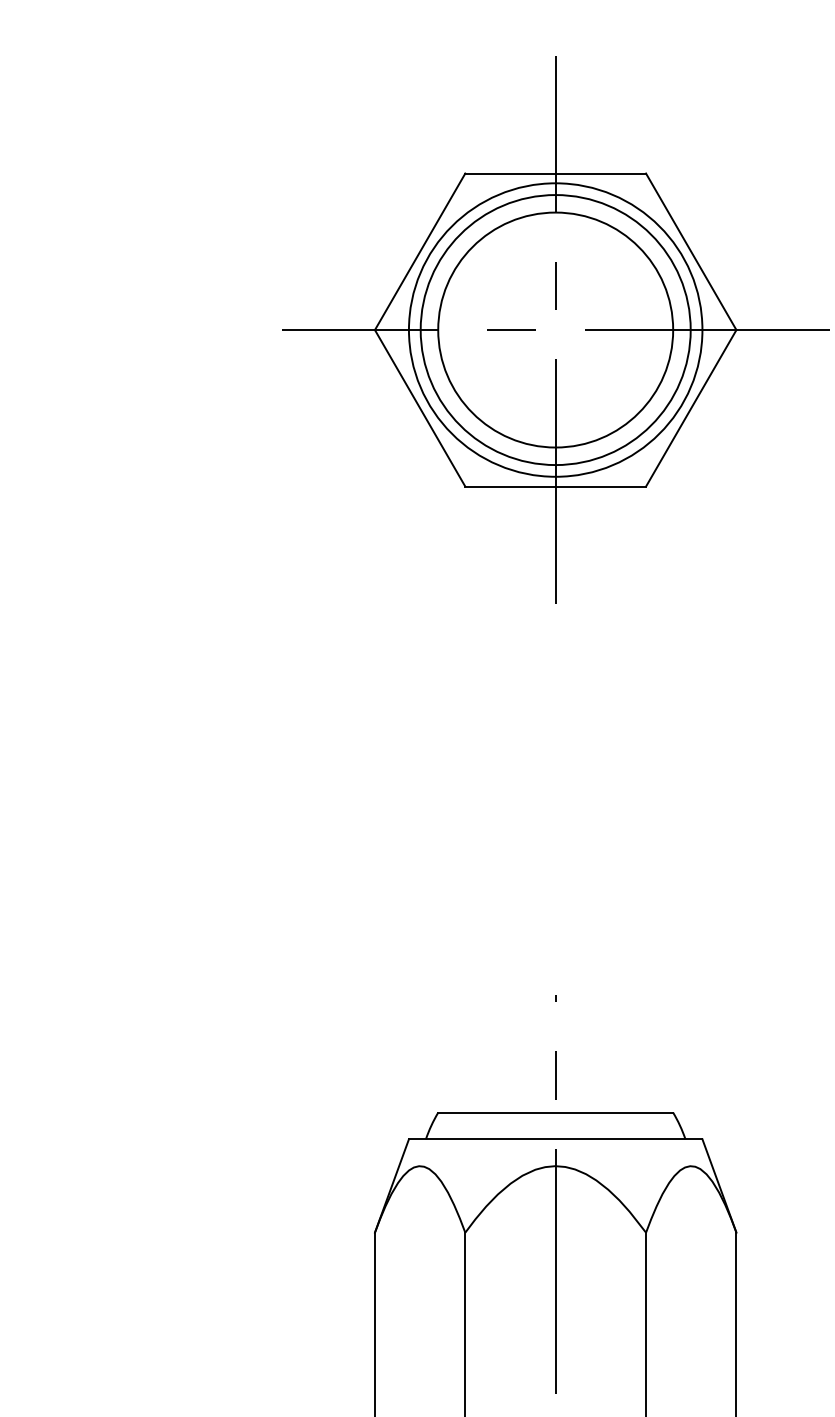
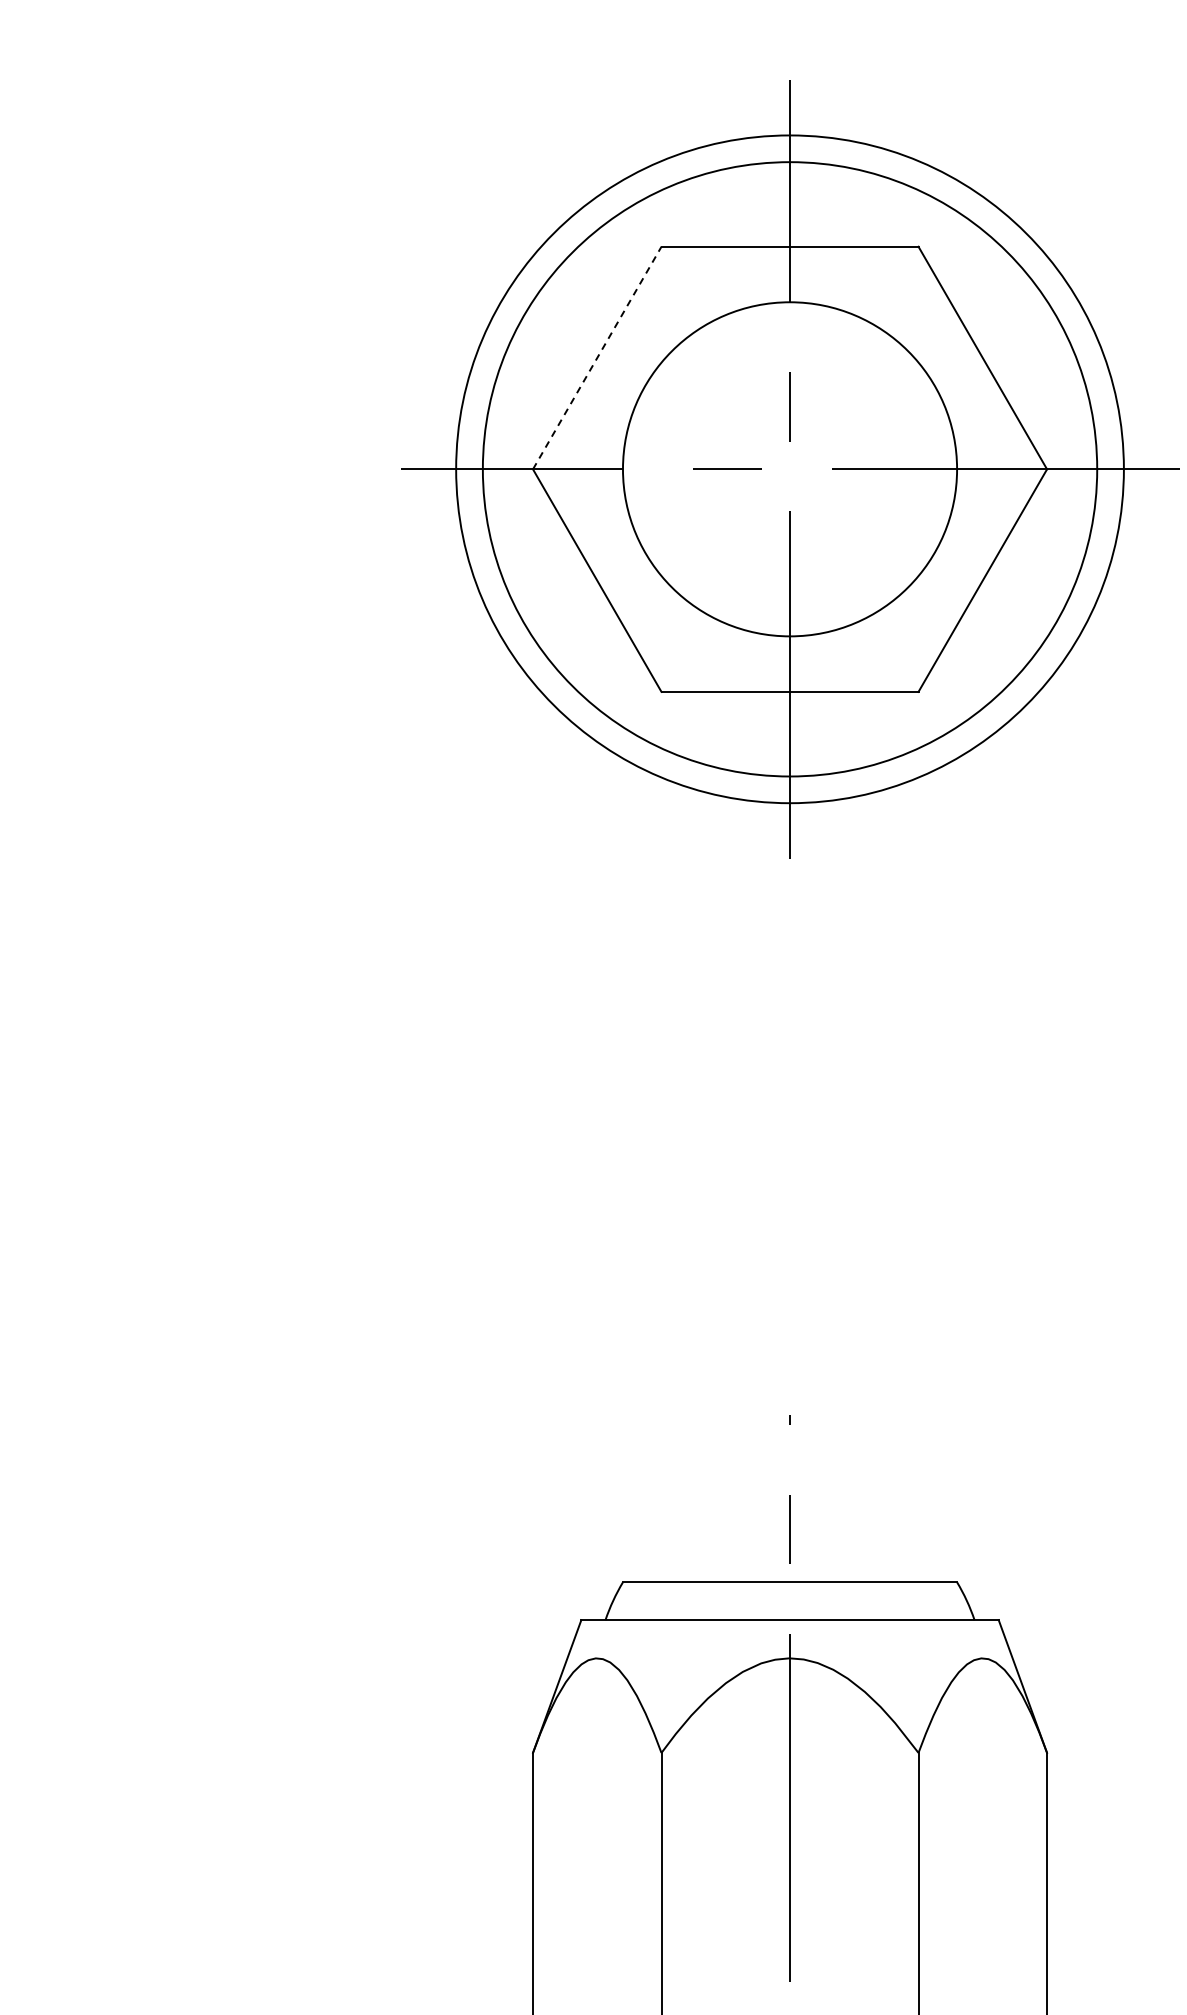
line: (420, 252) -> (597, 358), solid -> dashed
circle: (555, 330) -> (789, 469), size x1.6
circle: (556, 330) -> (790, 469), size x1.6

